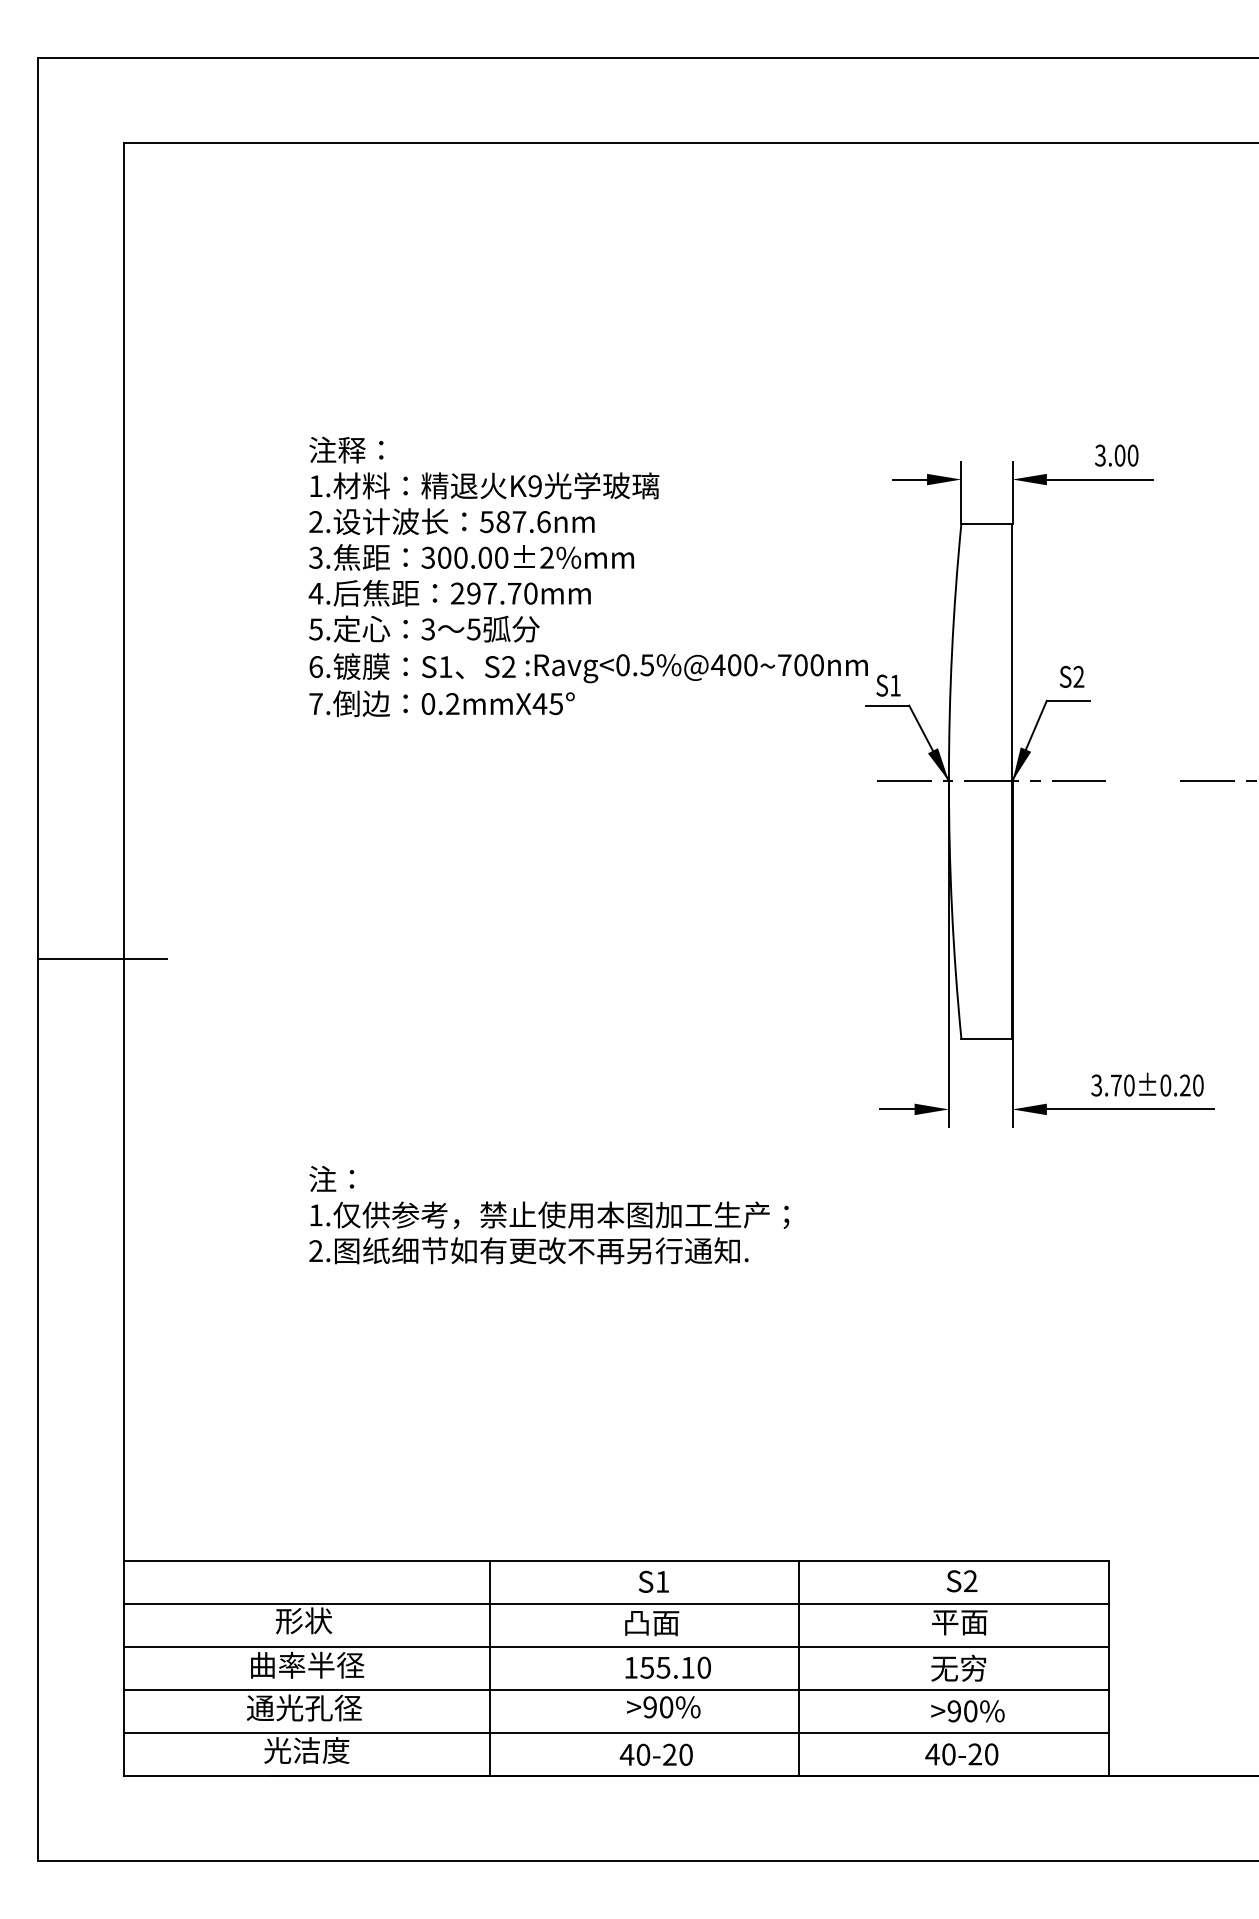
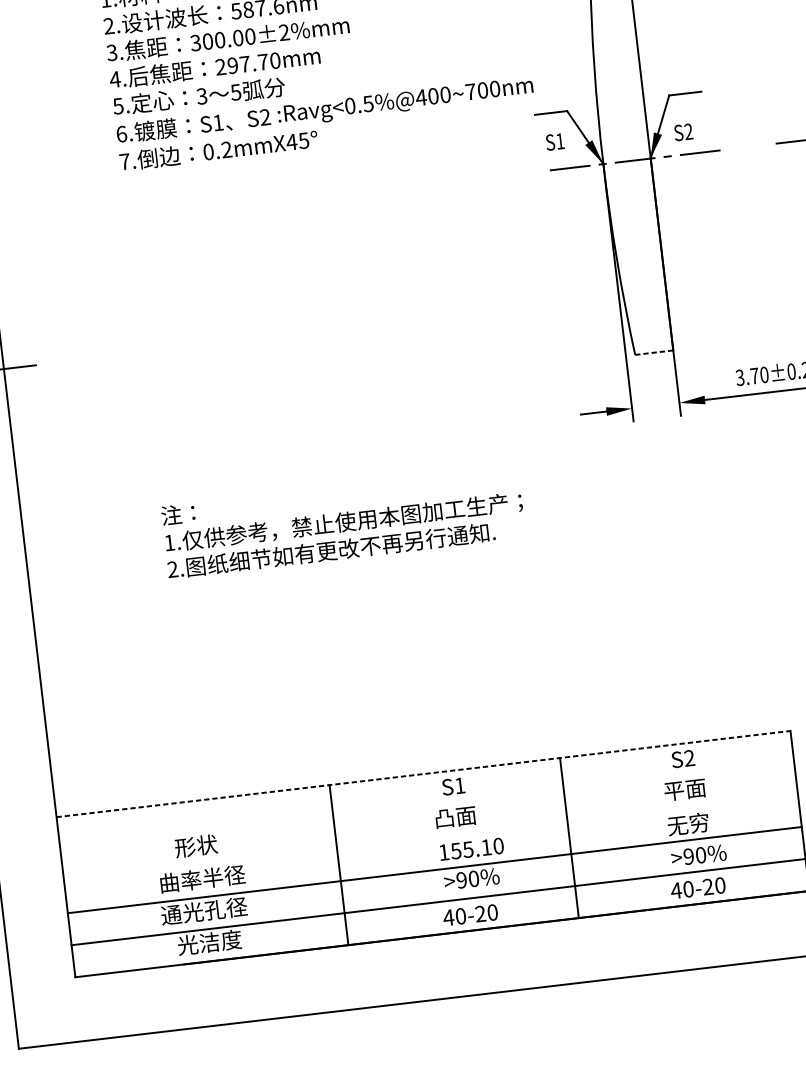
text: (1072, 676) -> (683, 132), moved
text: (888, 685) -> (555, 141), moved
line: (986, 1038) -> (653, 352), solid -> dashed
line: (616, 1560) -> (423, 773), solid -> dashed
line: (615, 1603) -> (426, 805), removed
line: (615, 1646) -> (430, 838), removed

